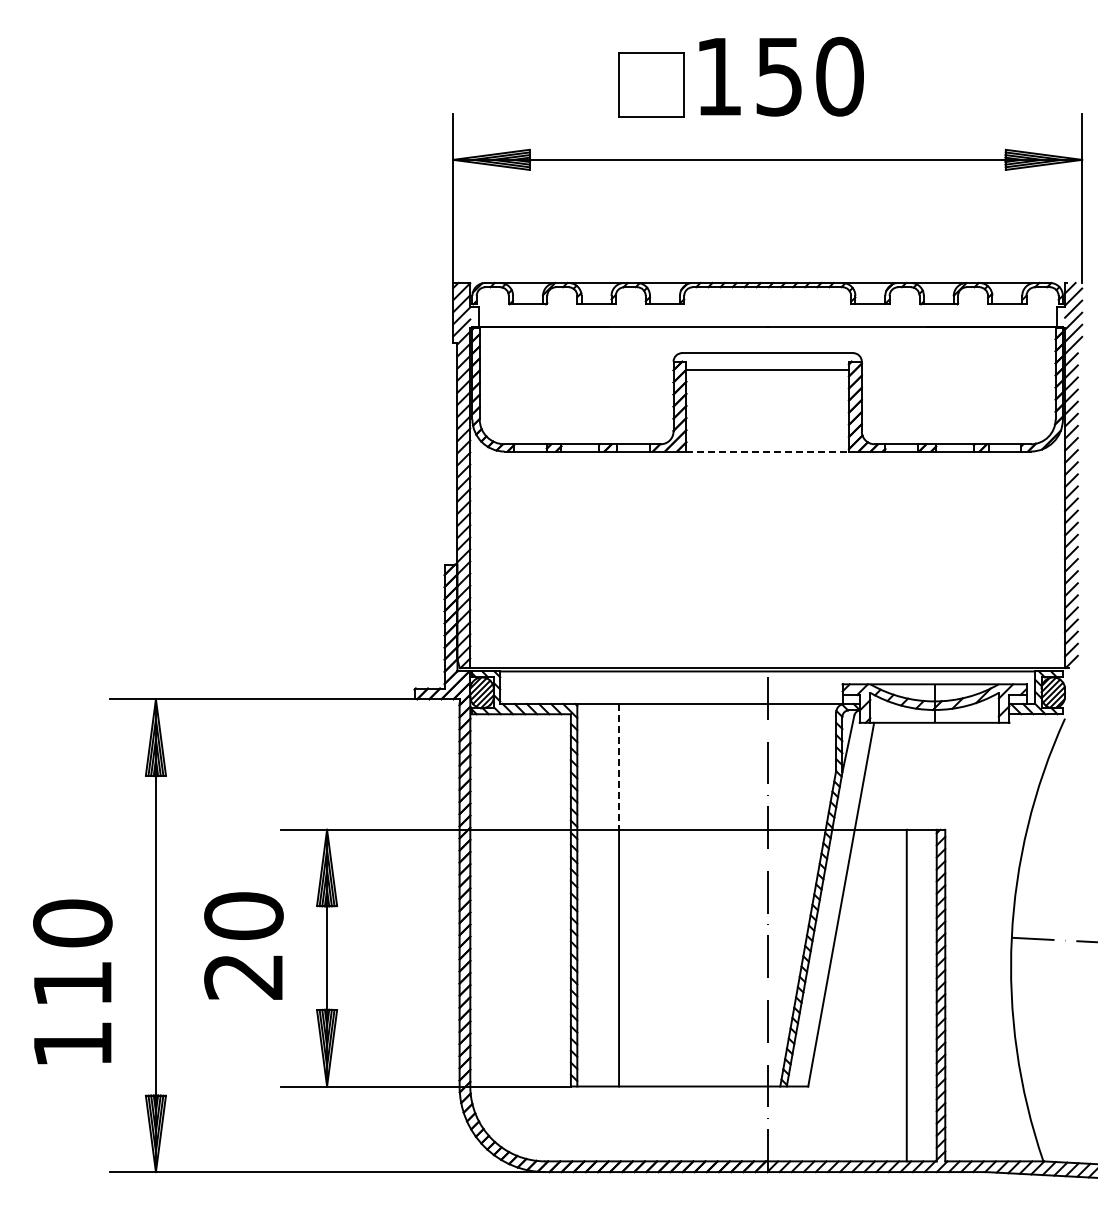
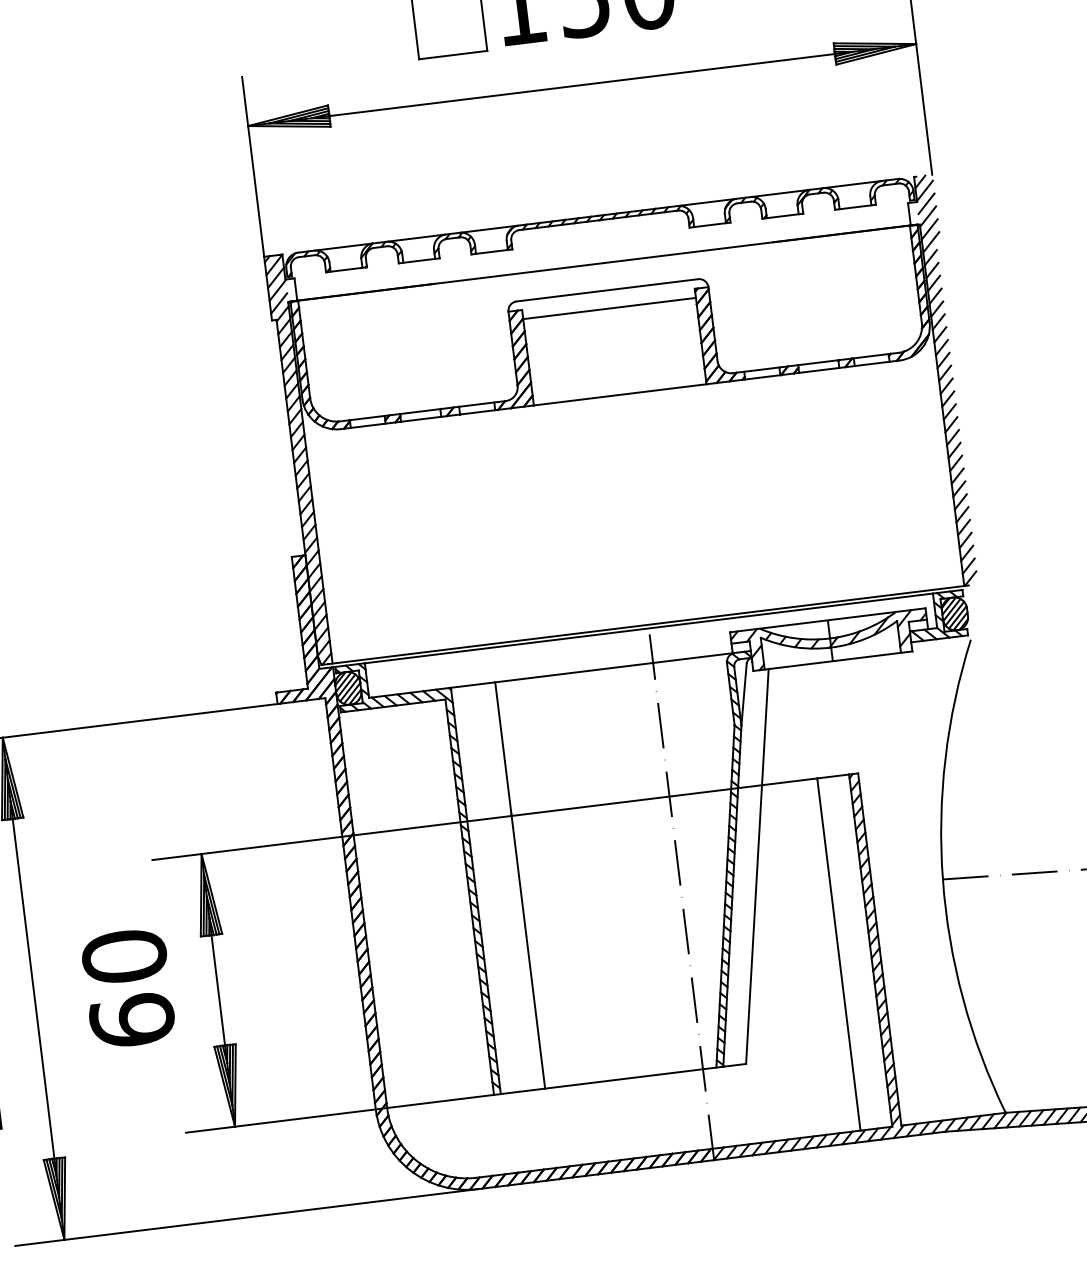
line: (768, 451) -> (621, 394), dashed -> solid
line: (619, 765) -> (503, 747), dashed -> solid
text: (243, 976) -> (131, 1020), 20 -> 60

